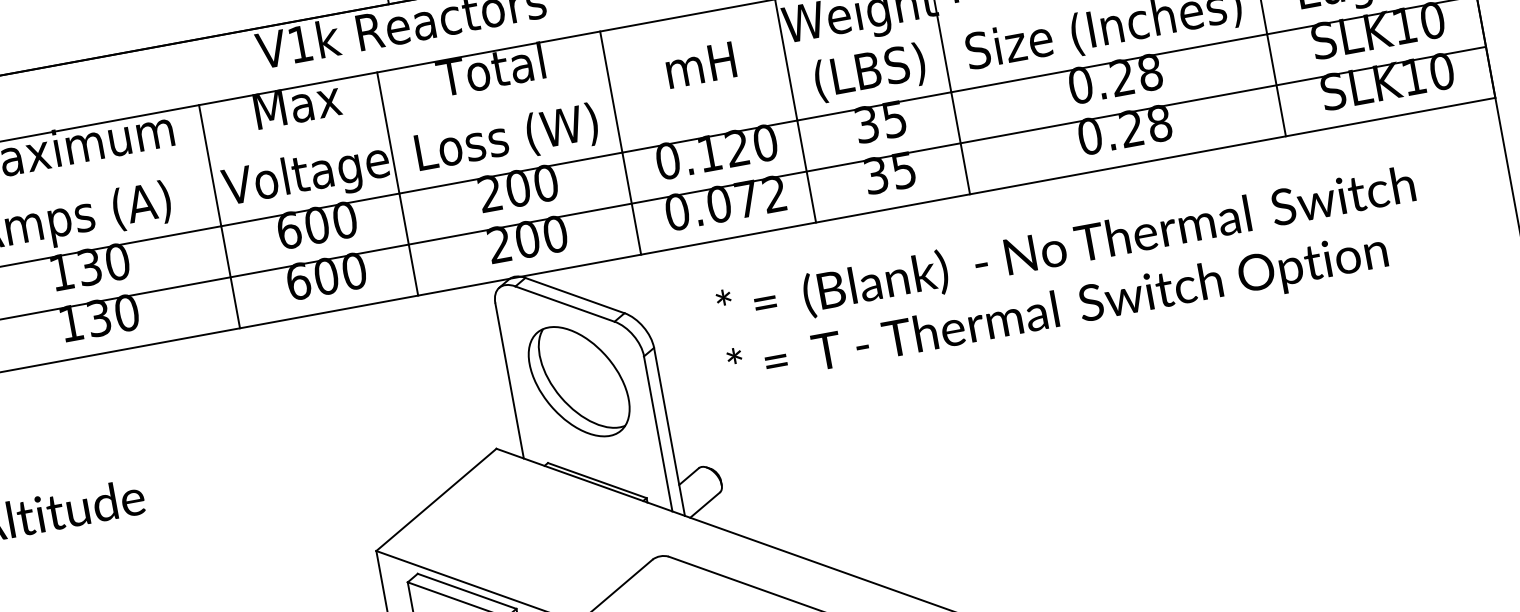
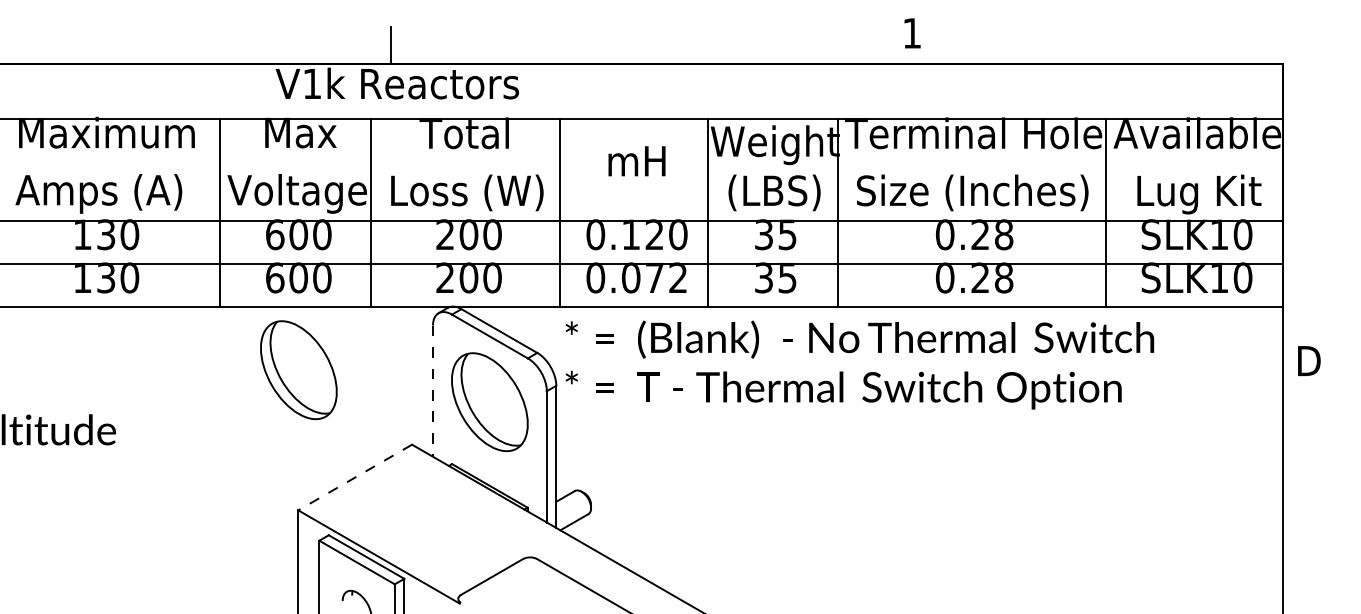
text: (1071, 278) -> (859, 364), moved
line: (510, 381) -> (433, 391), solid -> dashed
part: (346, 385) -> (298, 370), added
line: (436, 499) -> (355, 477), solid -> dashed

